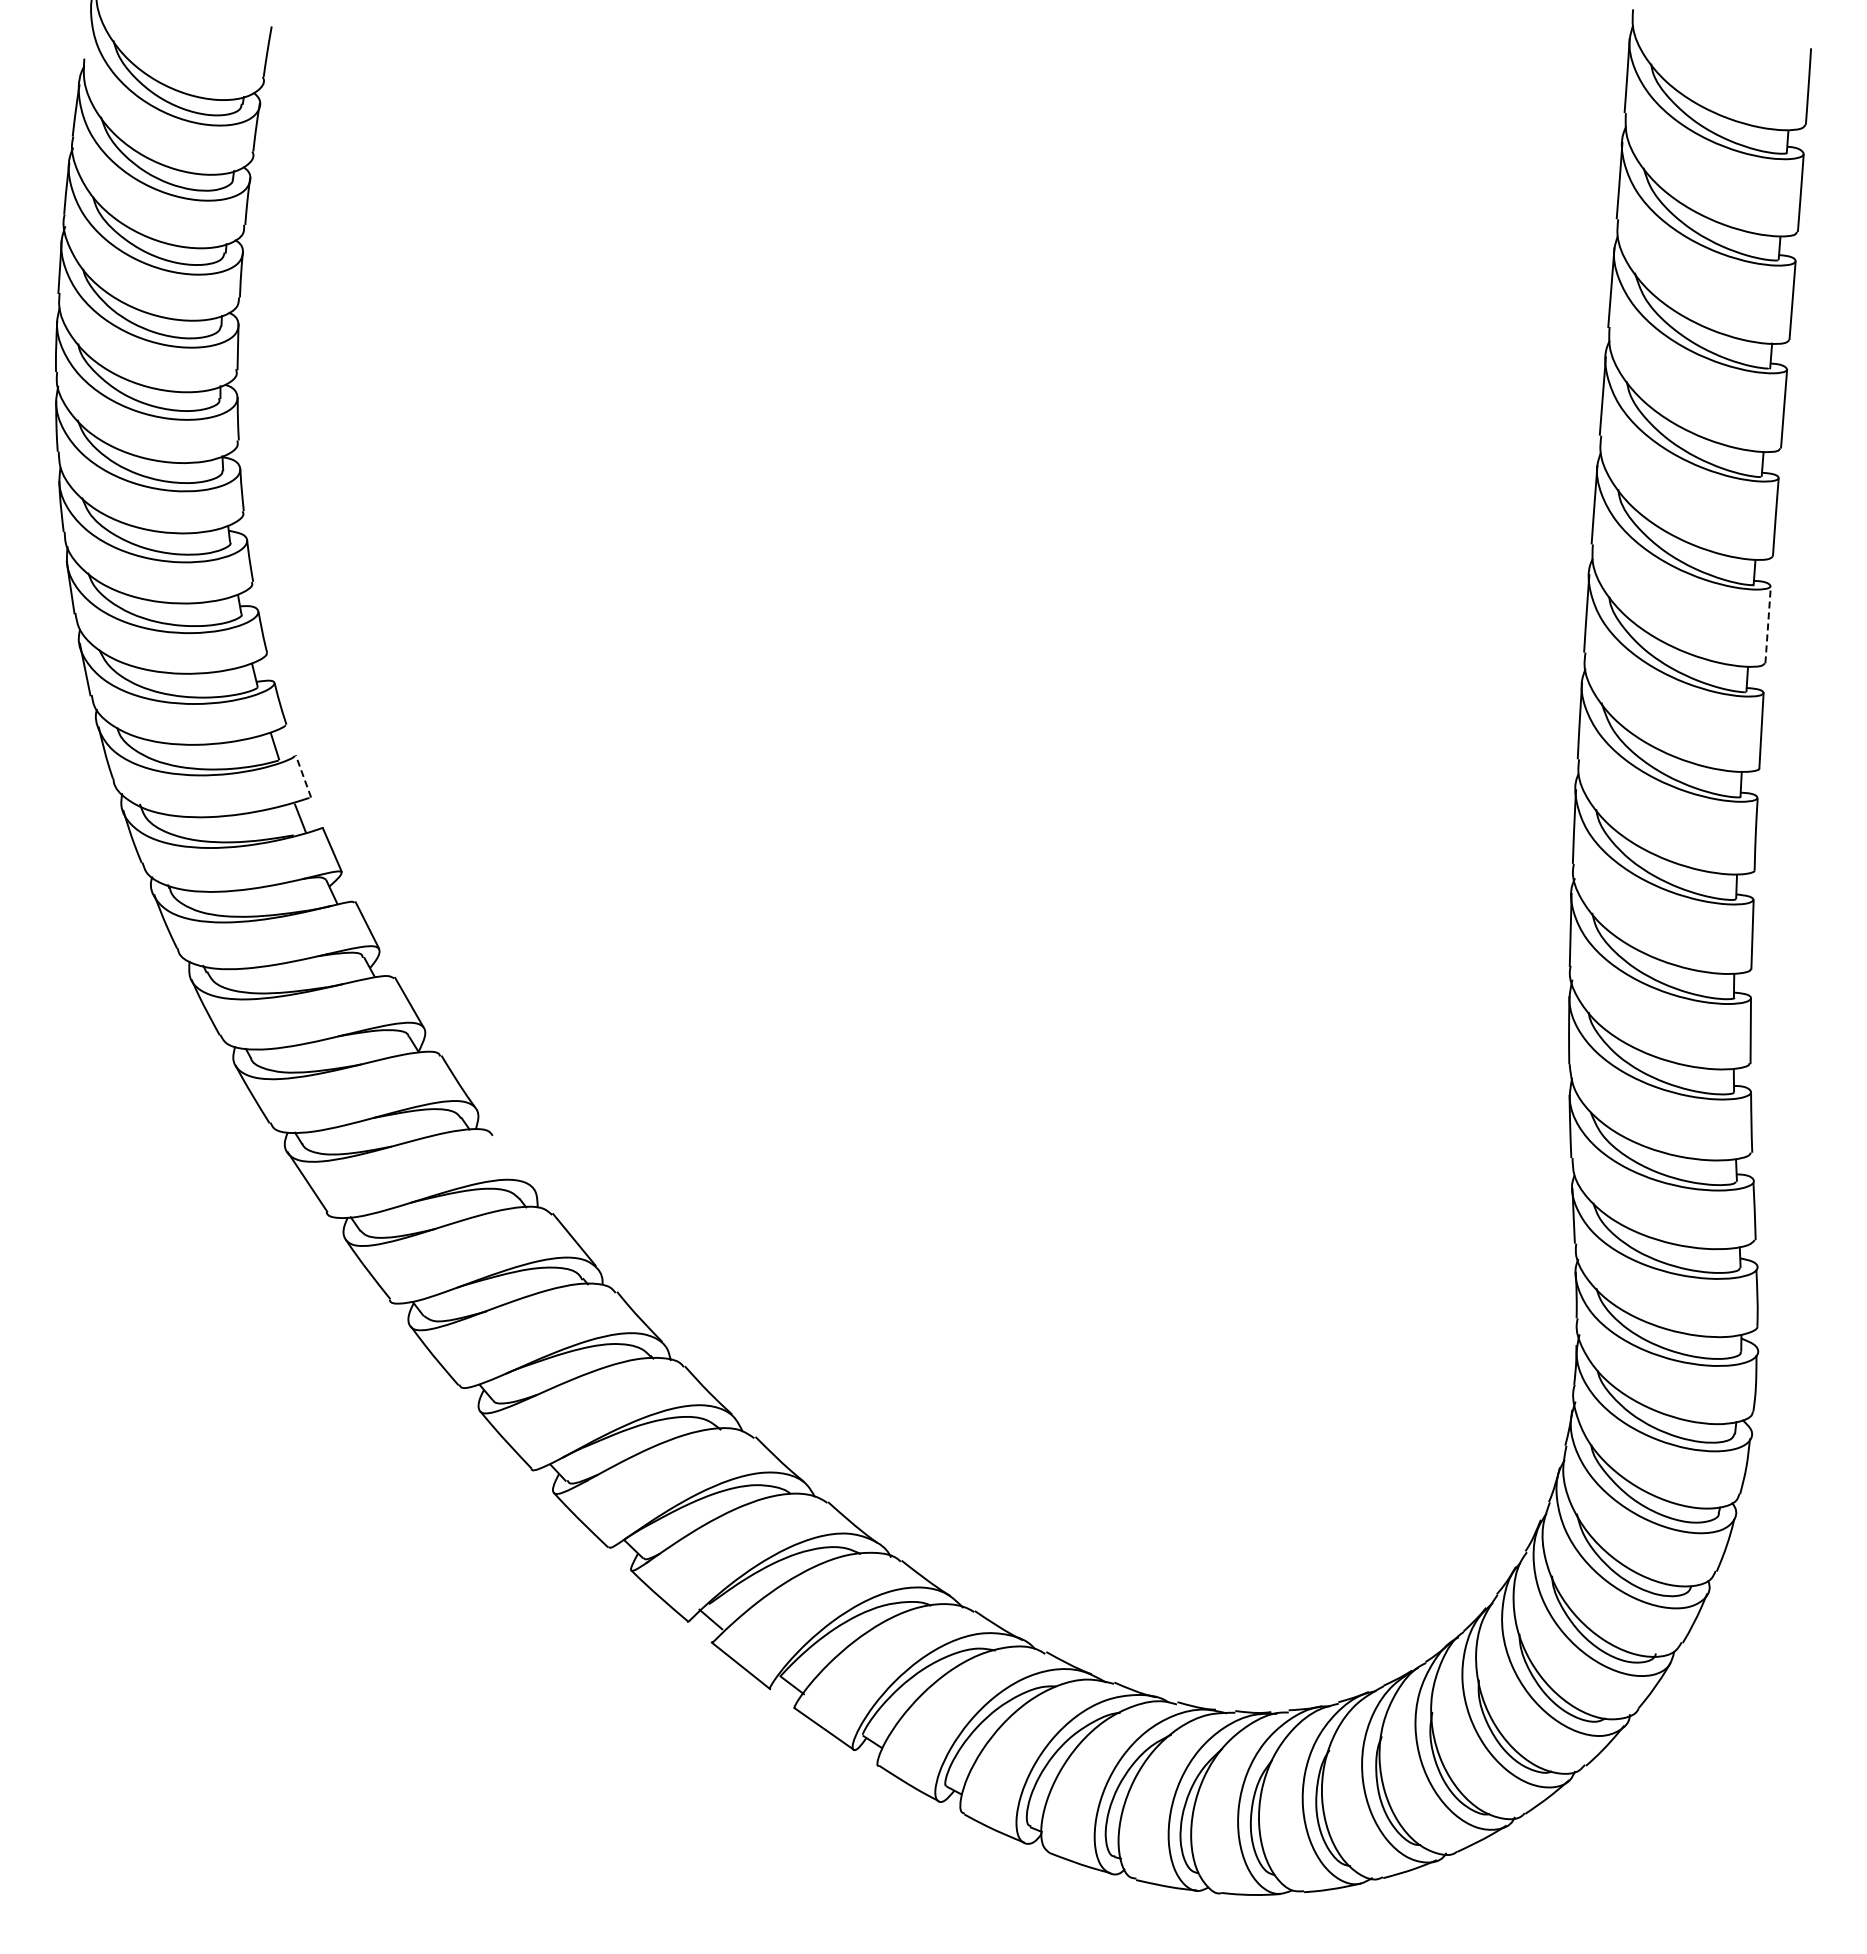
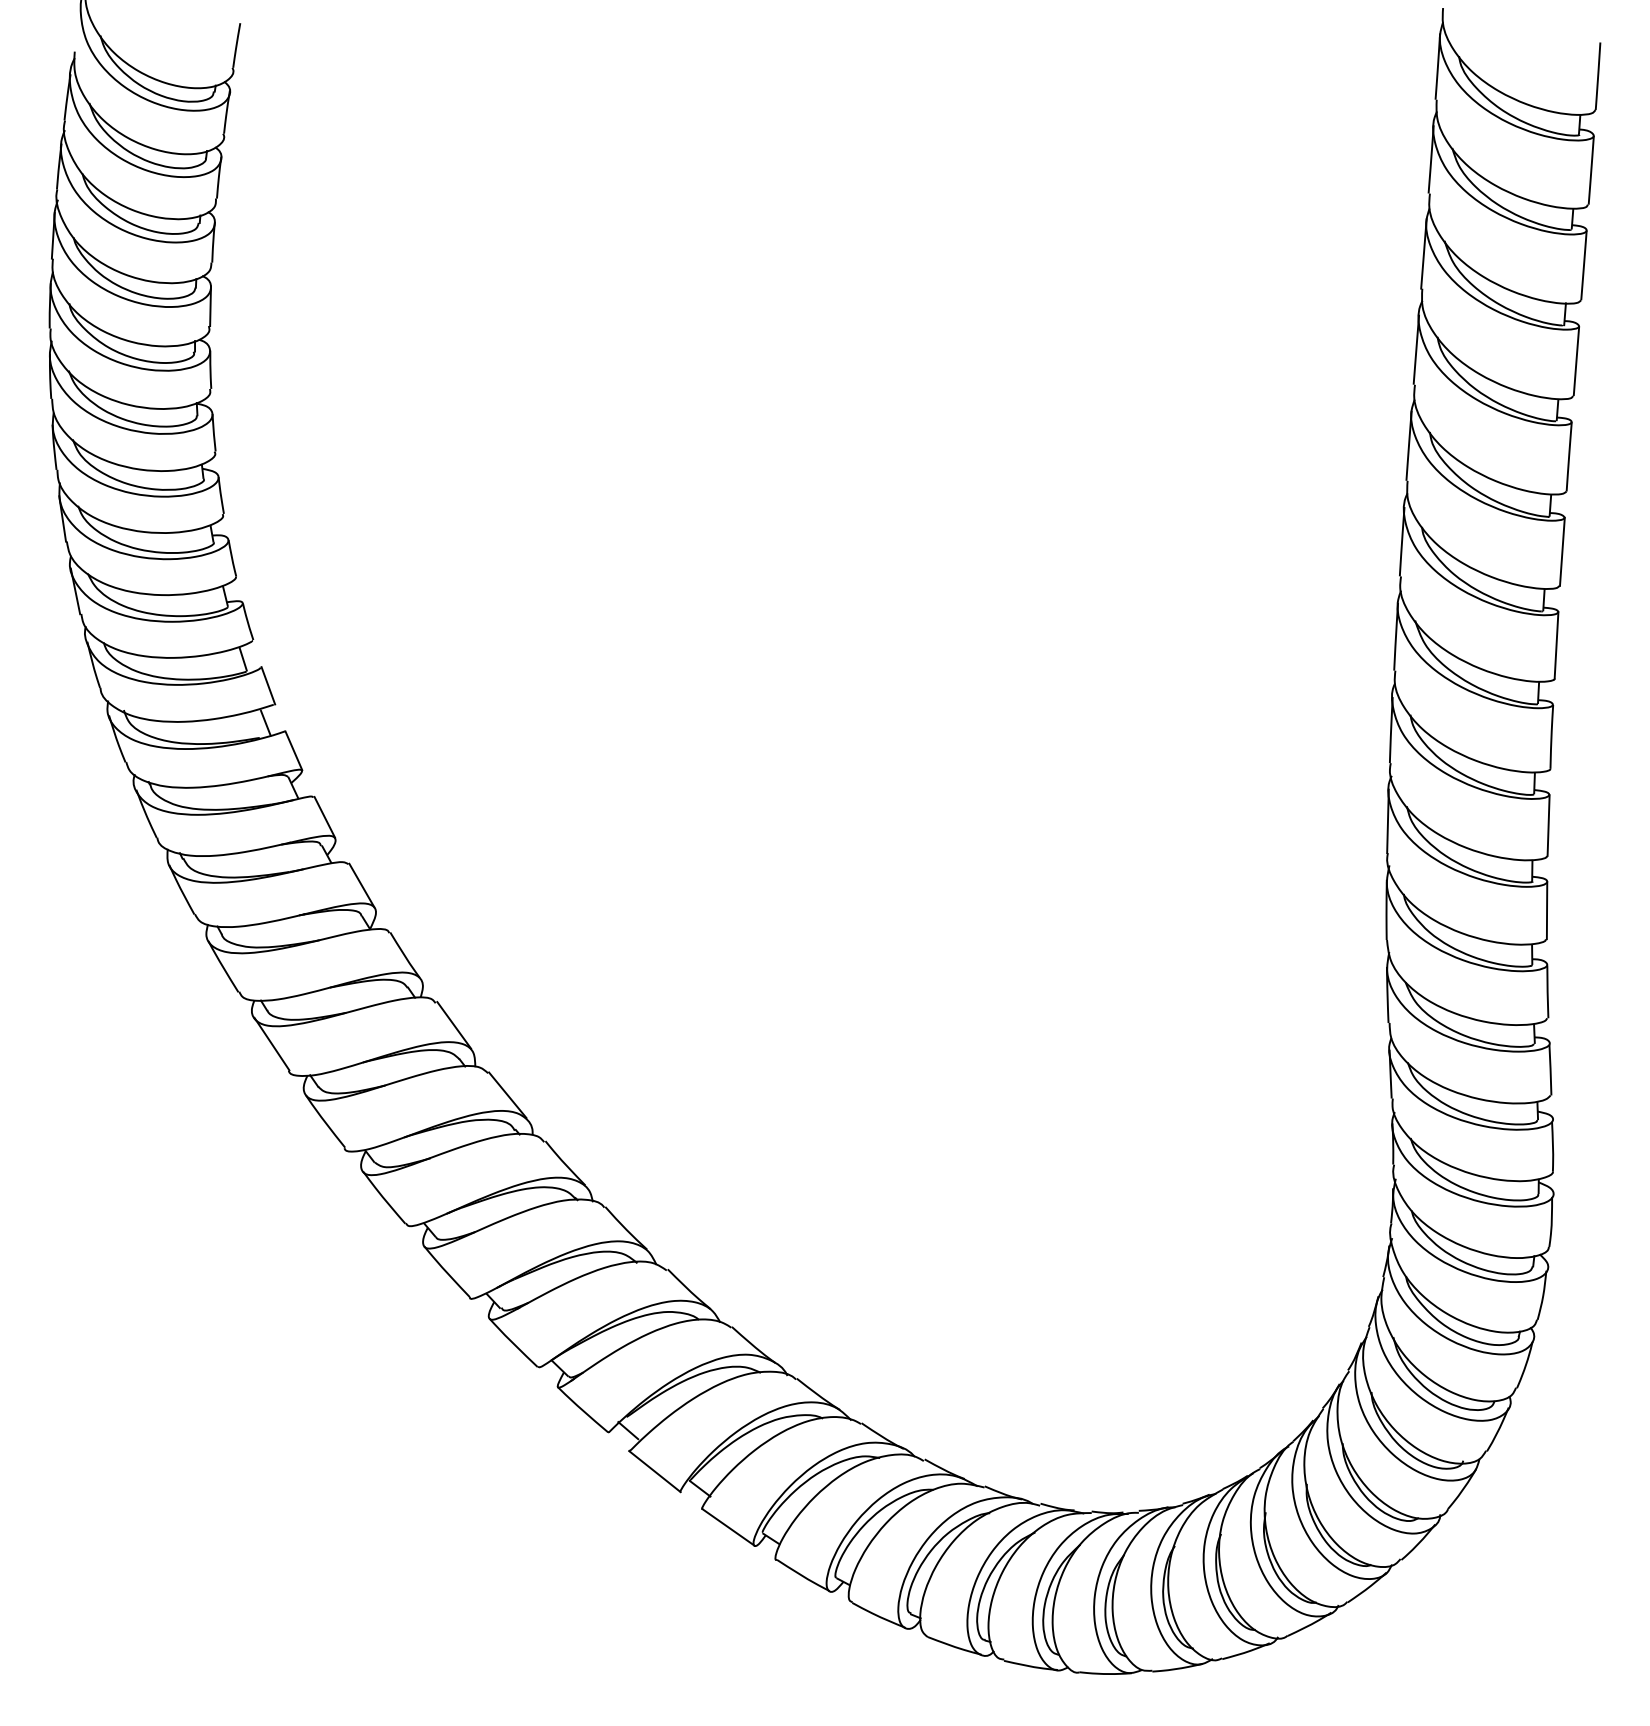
line: (1768, 624) -> (1562, 551), dashed -> solid
line: (303, 775) -> (268, 684), dashed -> solid
line: (513, 1160) -> (453, 1025), added

